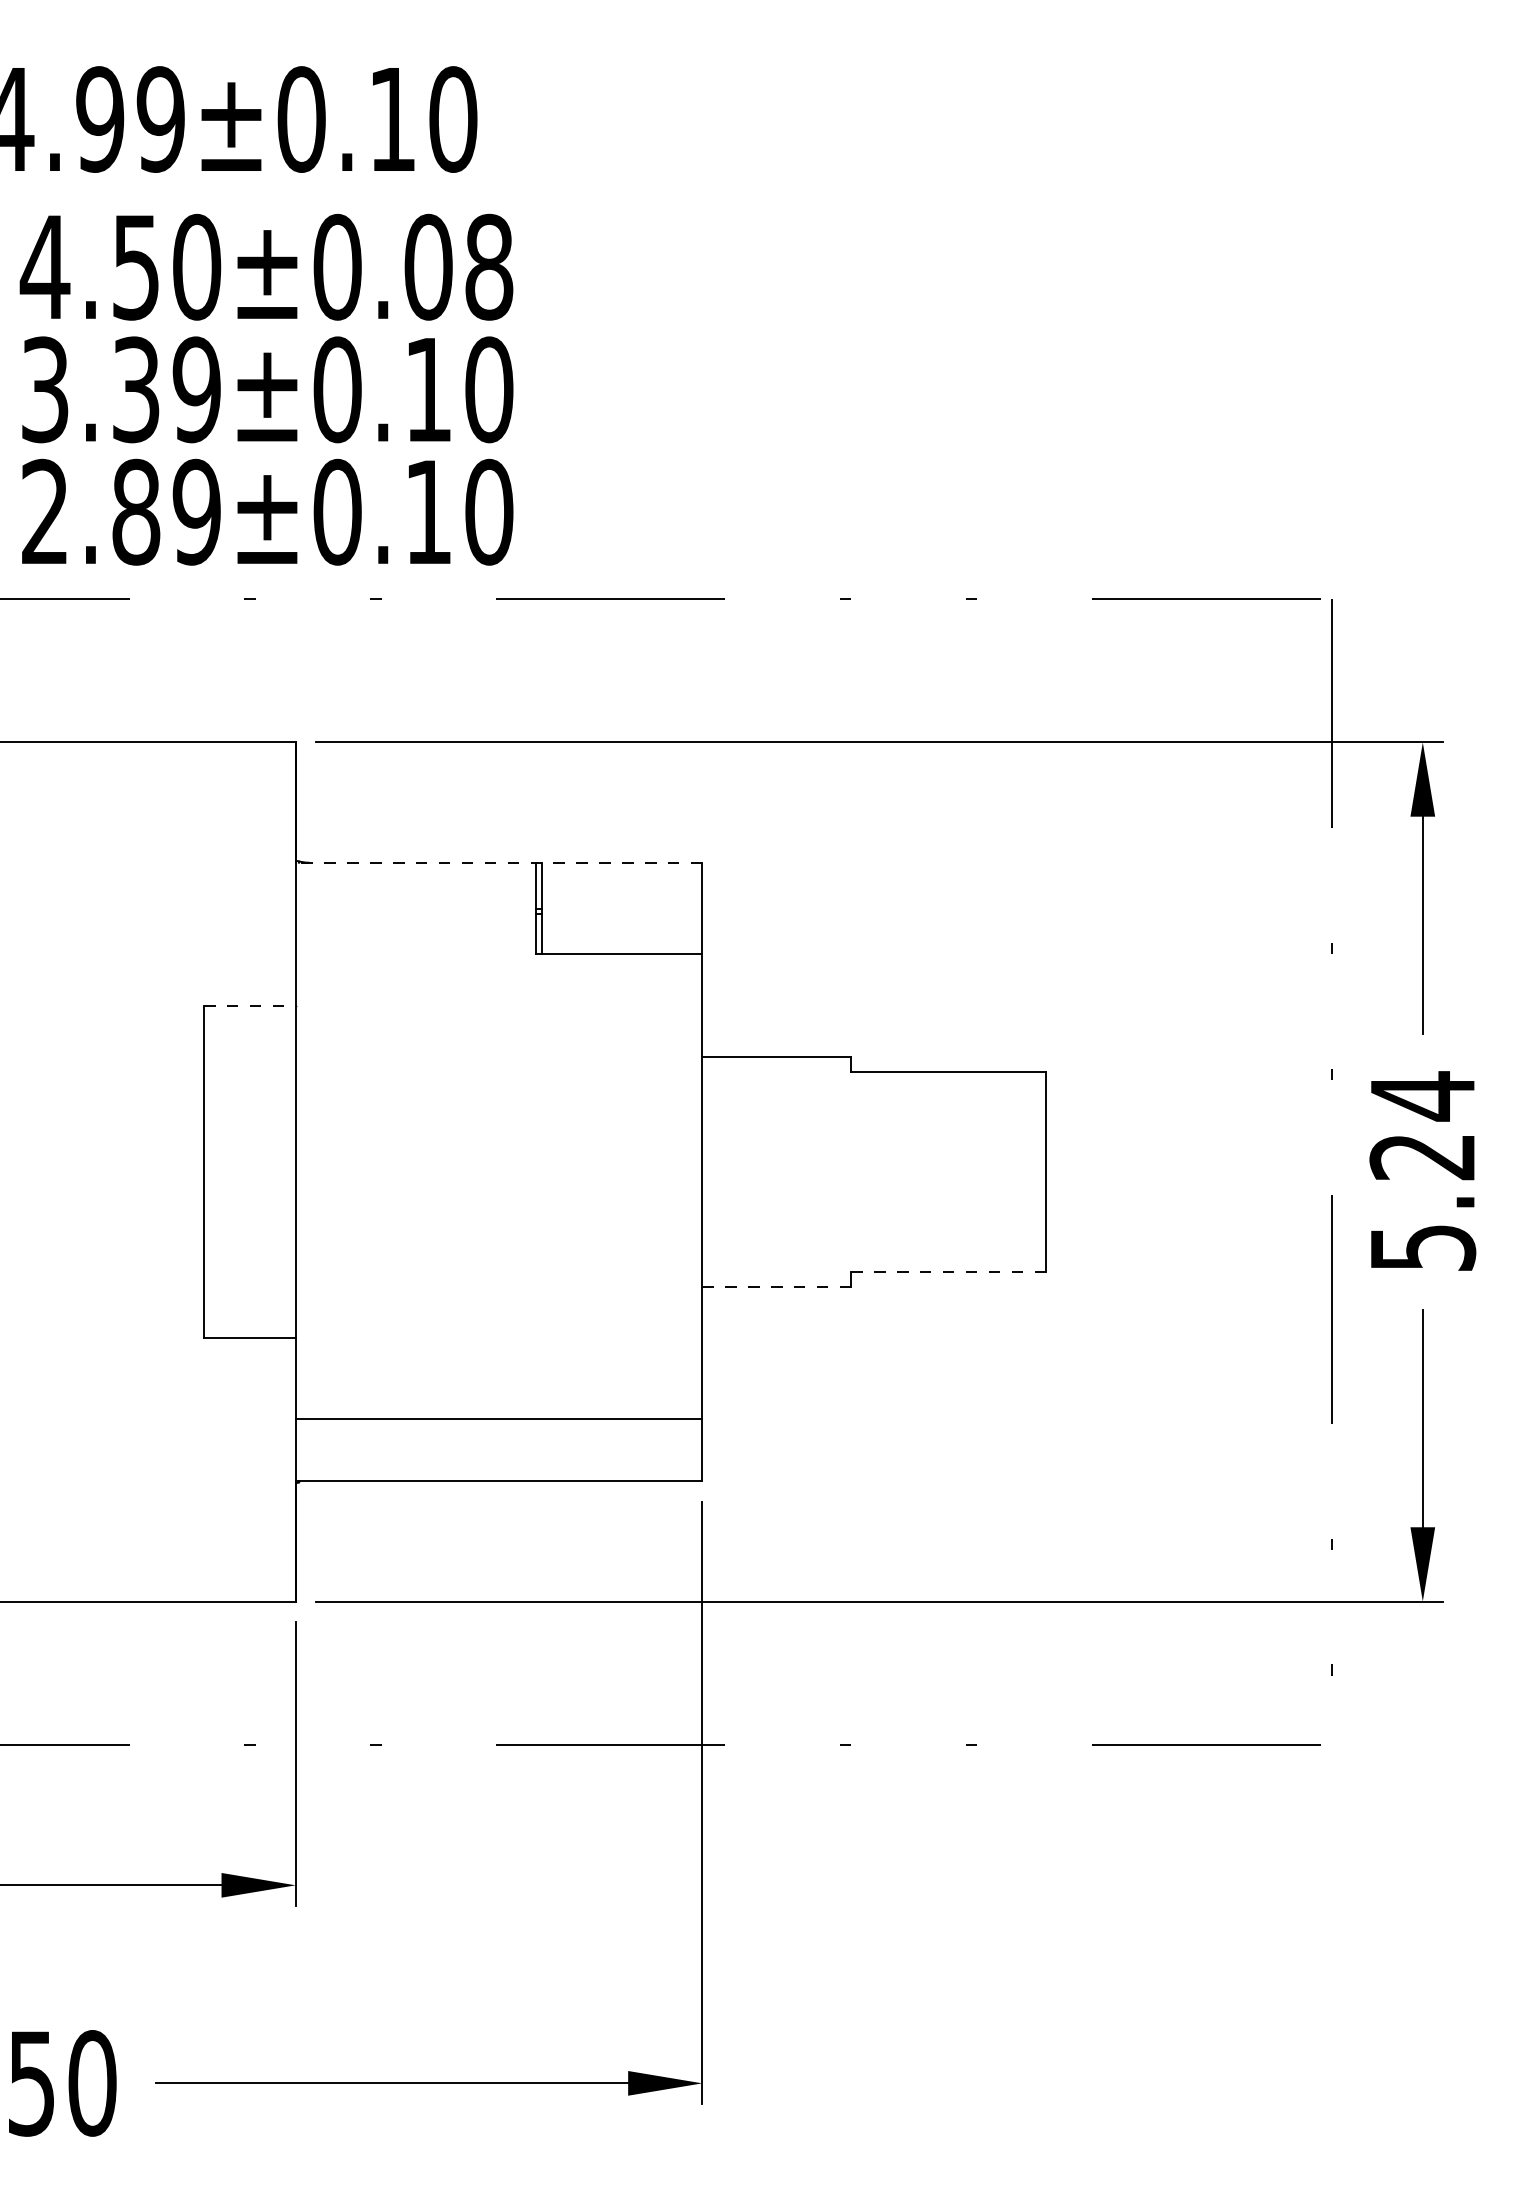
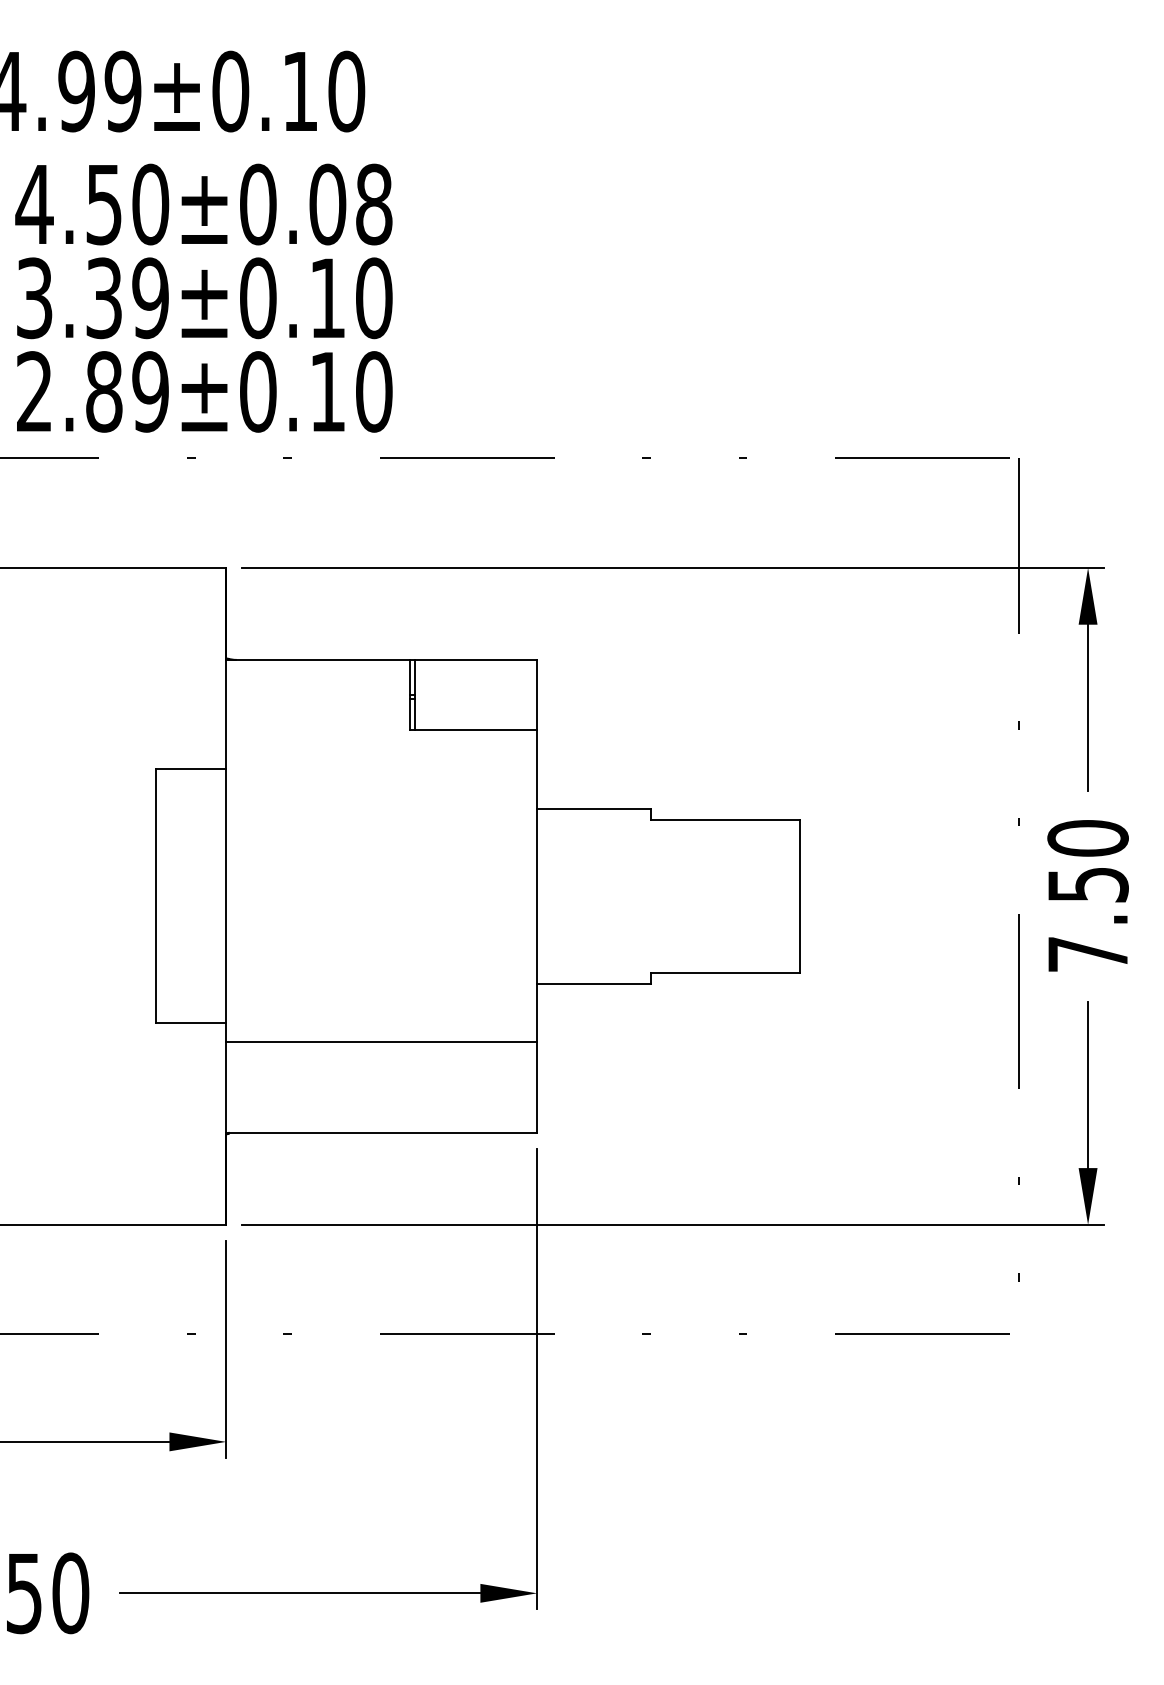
line: (498, 862) -> (381, 659), dashed -> solid
line: (249, 1005) -> (190, 769), dashed -> solid
text: (1422, 1170) -> (1087, 895), 5.24 -> 7.50
line: (948, 1271) -> (725, 972), dashed -> solid
line: (777, 1286) -> (594, 983), dashed -> solid
line: (498, 1419) -> (381, 1042), moved

